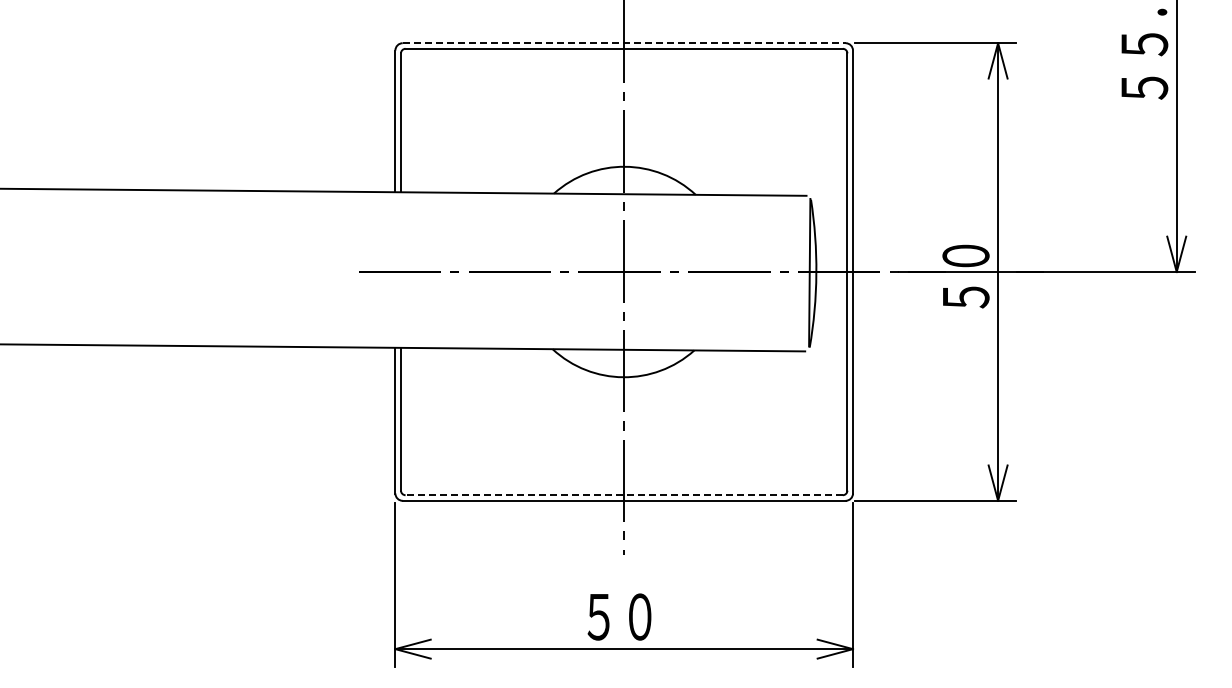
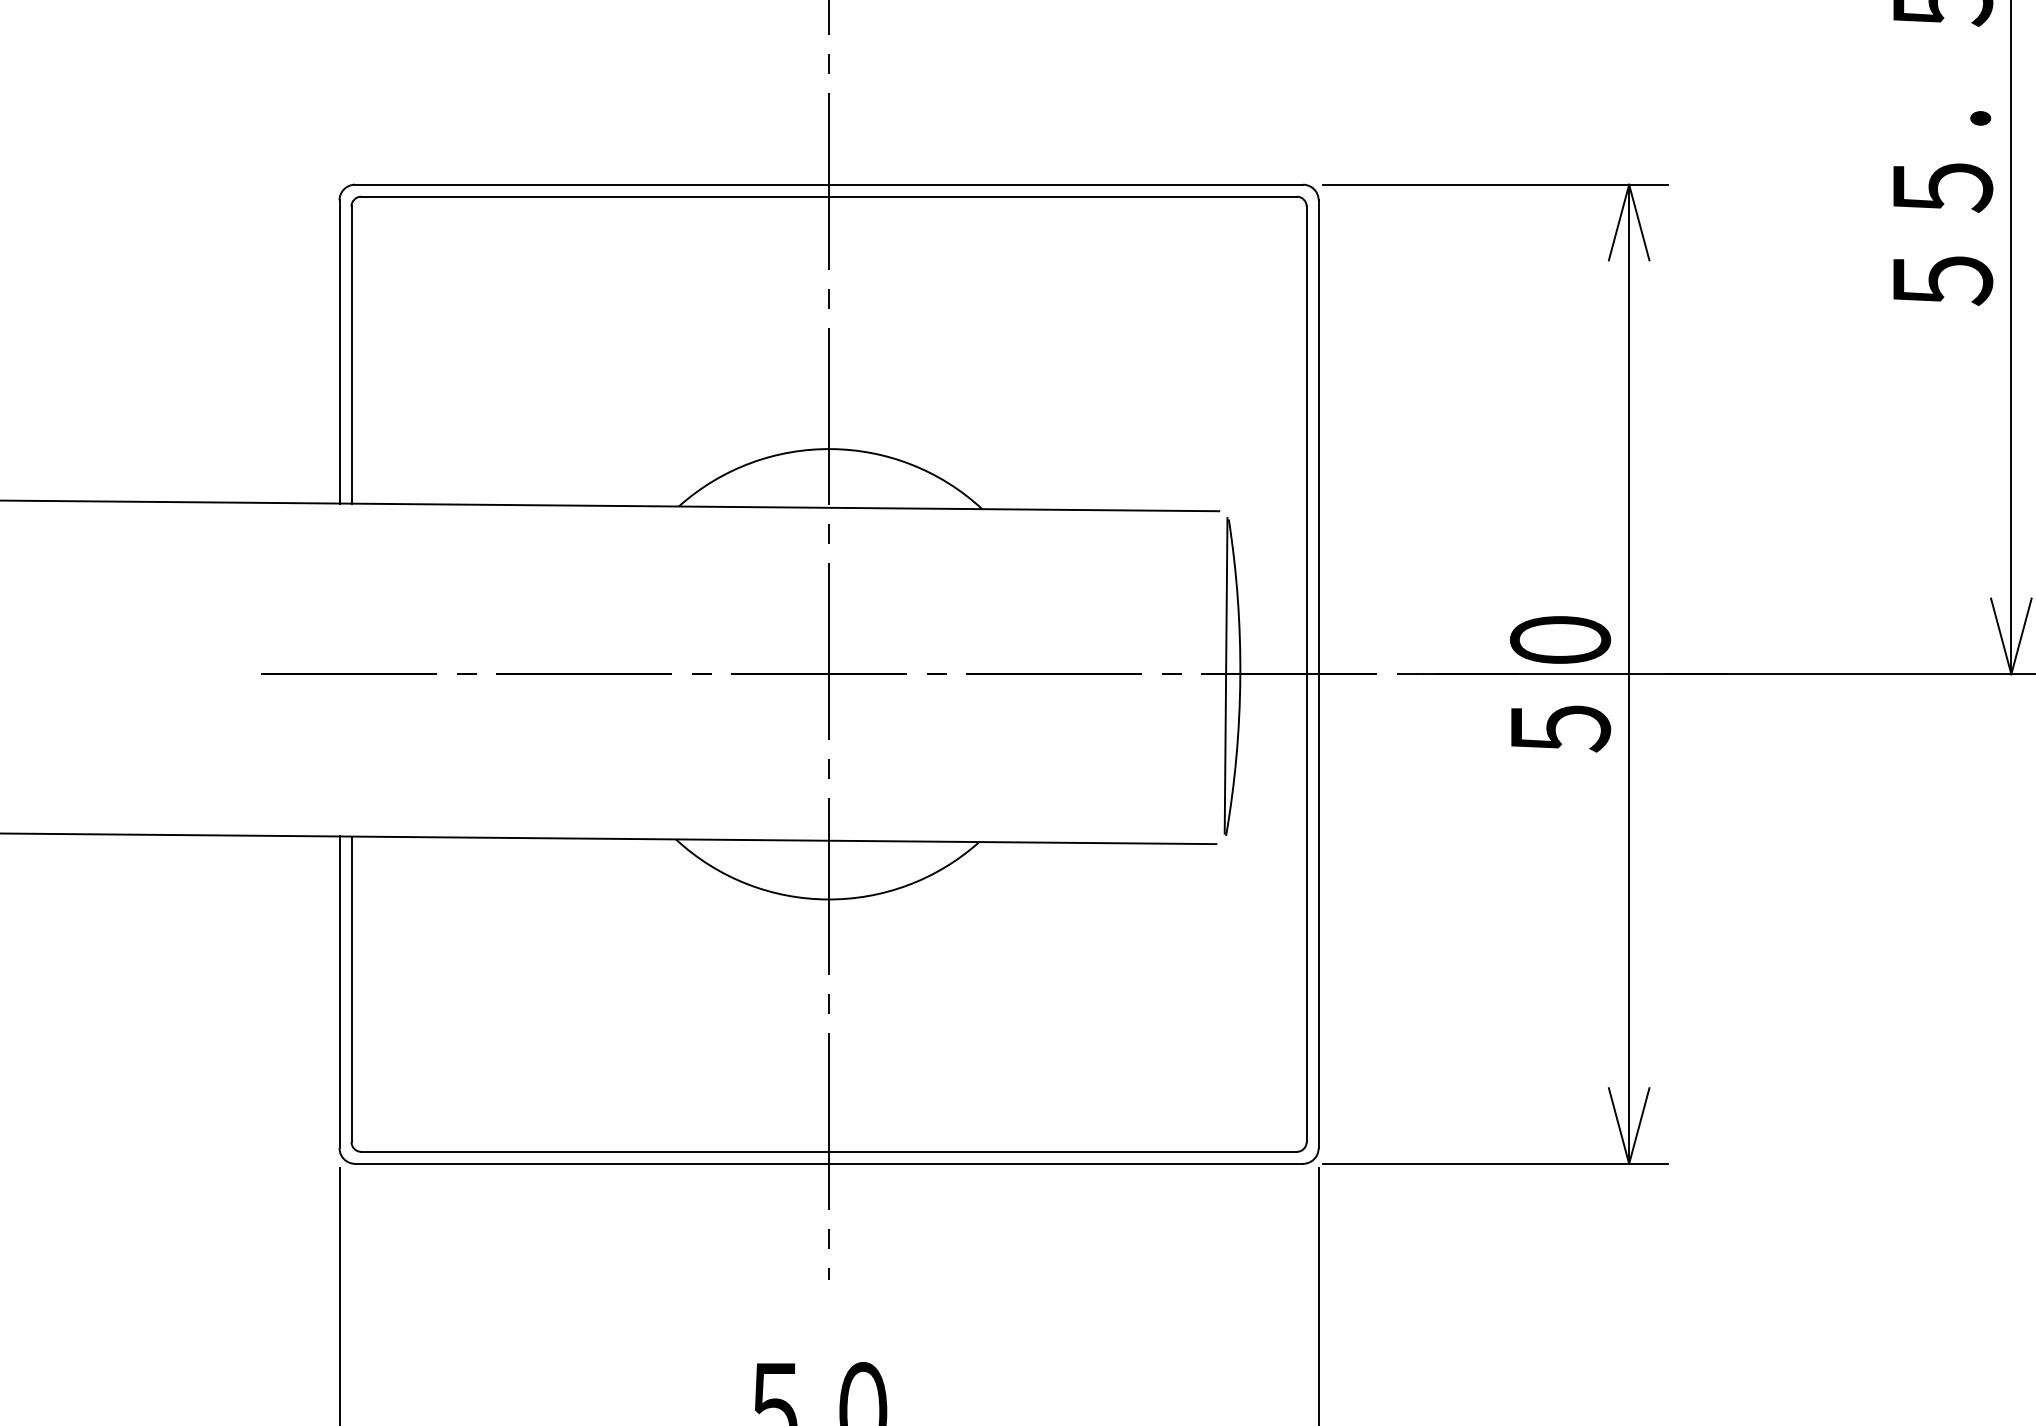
line: (624, 43) -> (829, 185), dashed -> solid
line: (624, 495) -> (829, 1152), dashed -> solid

